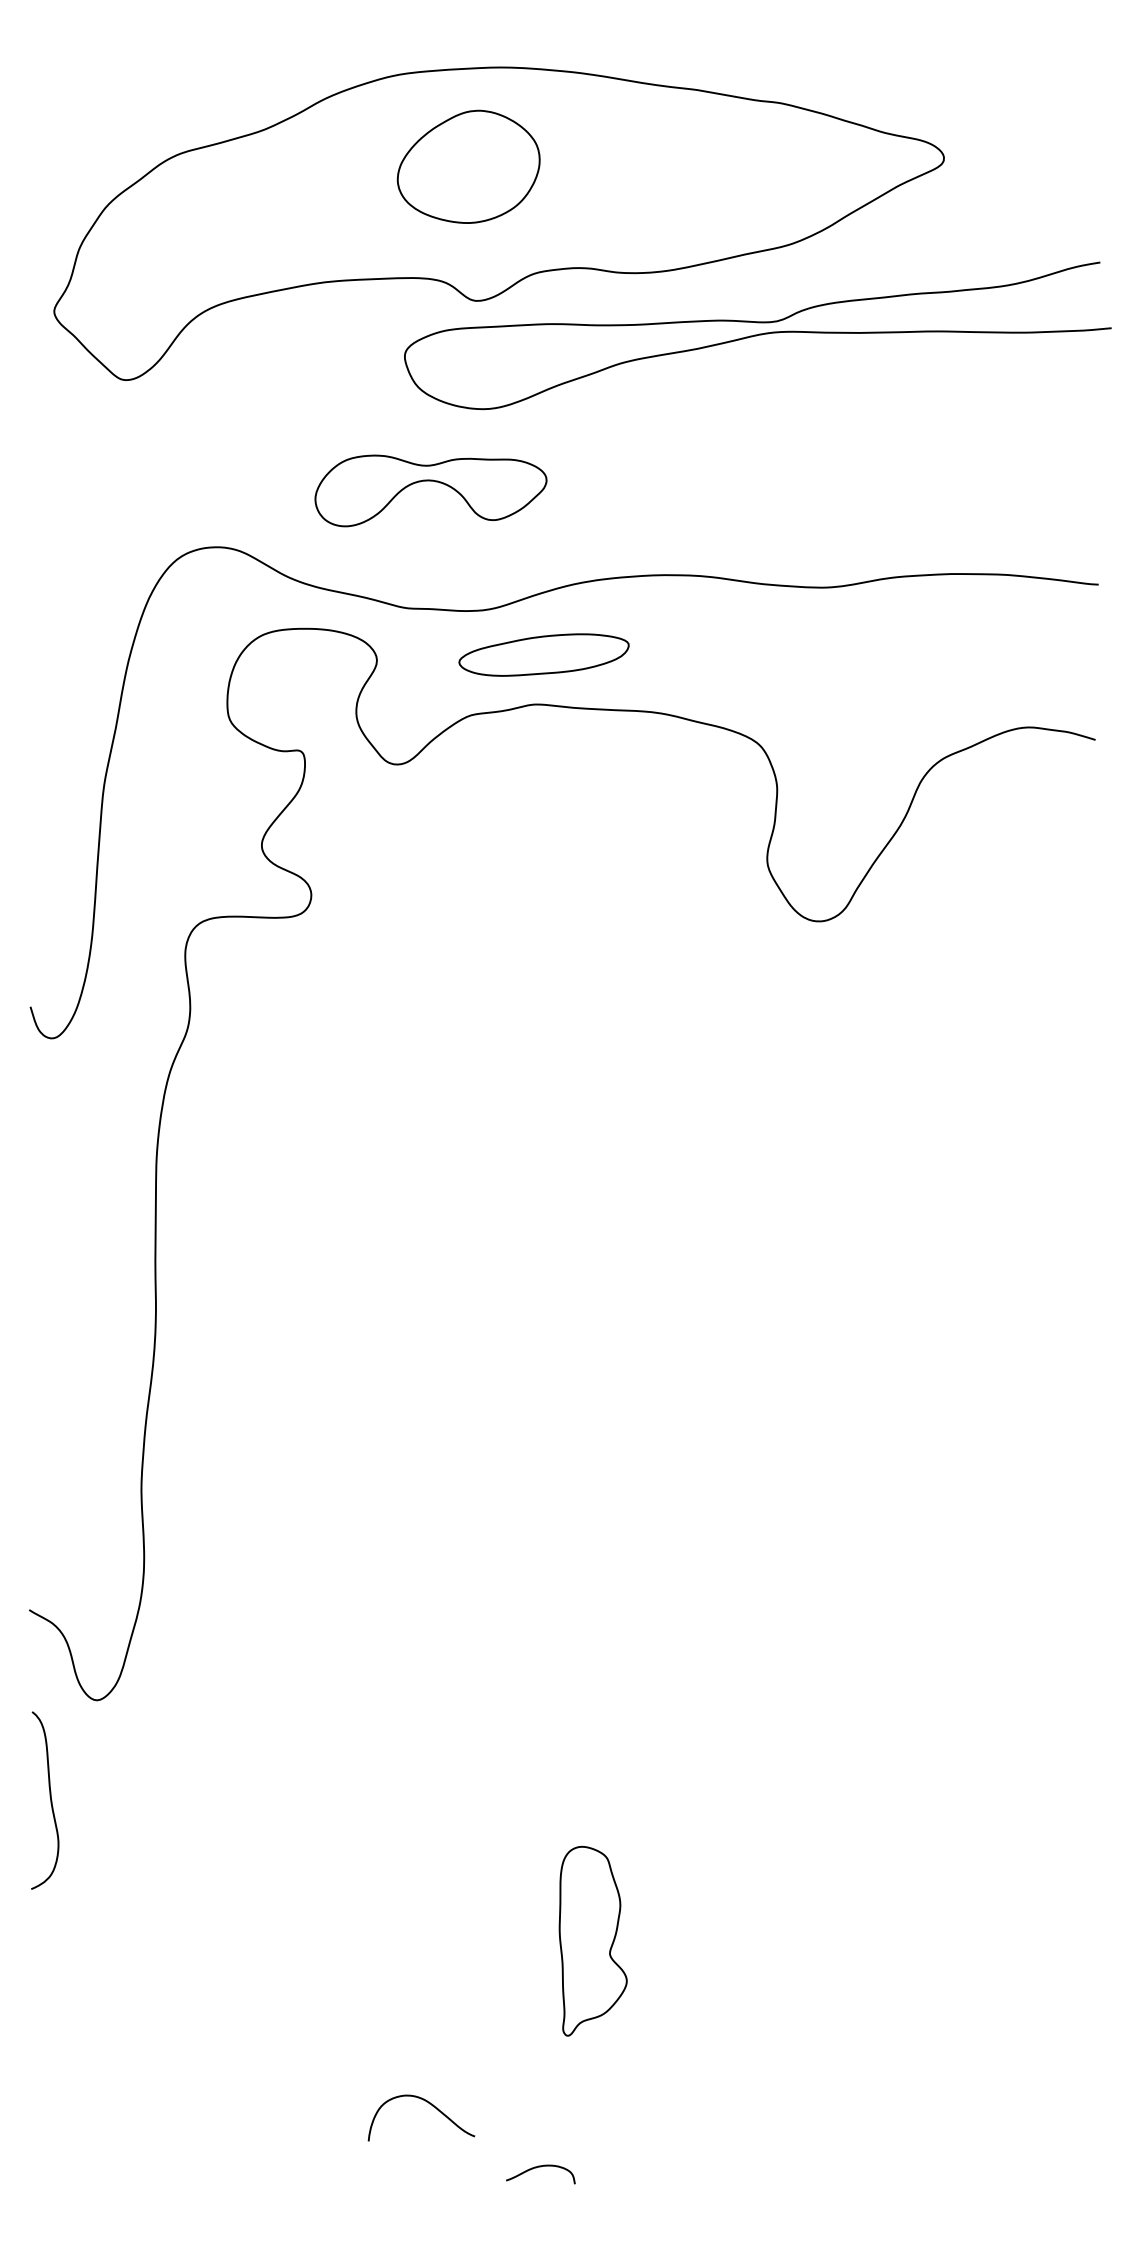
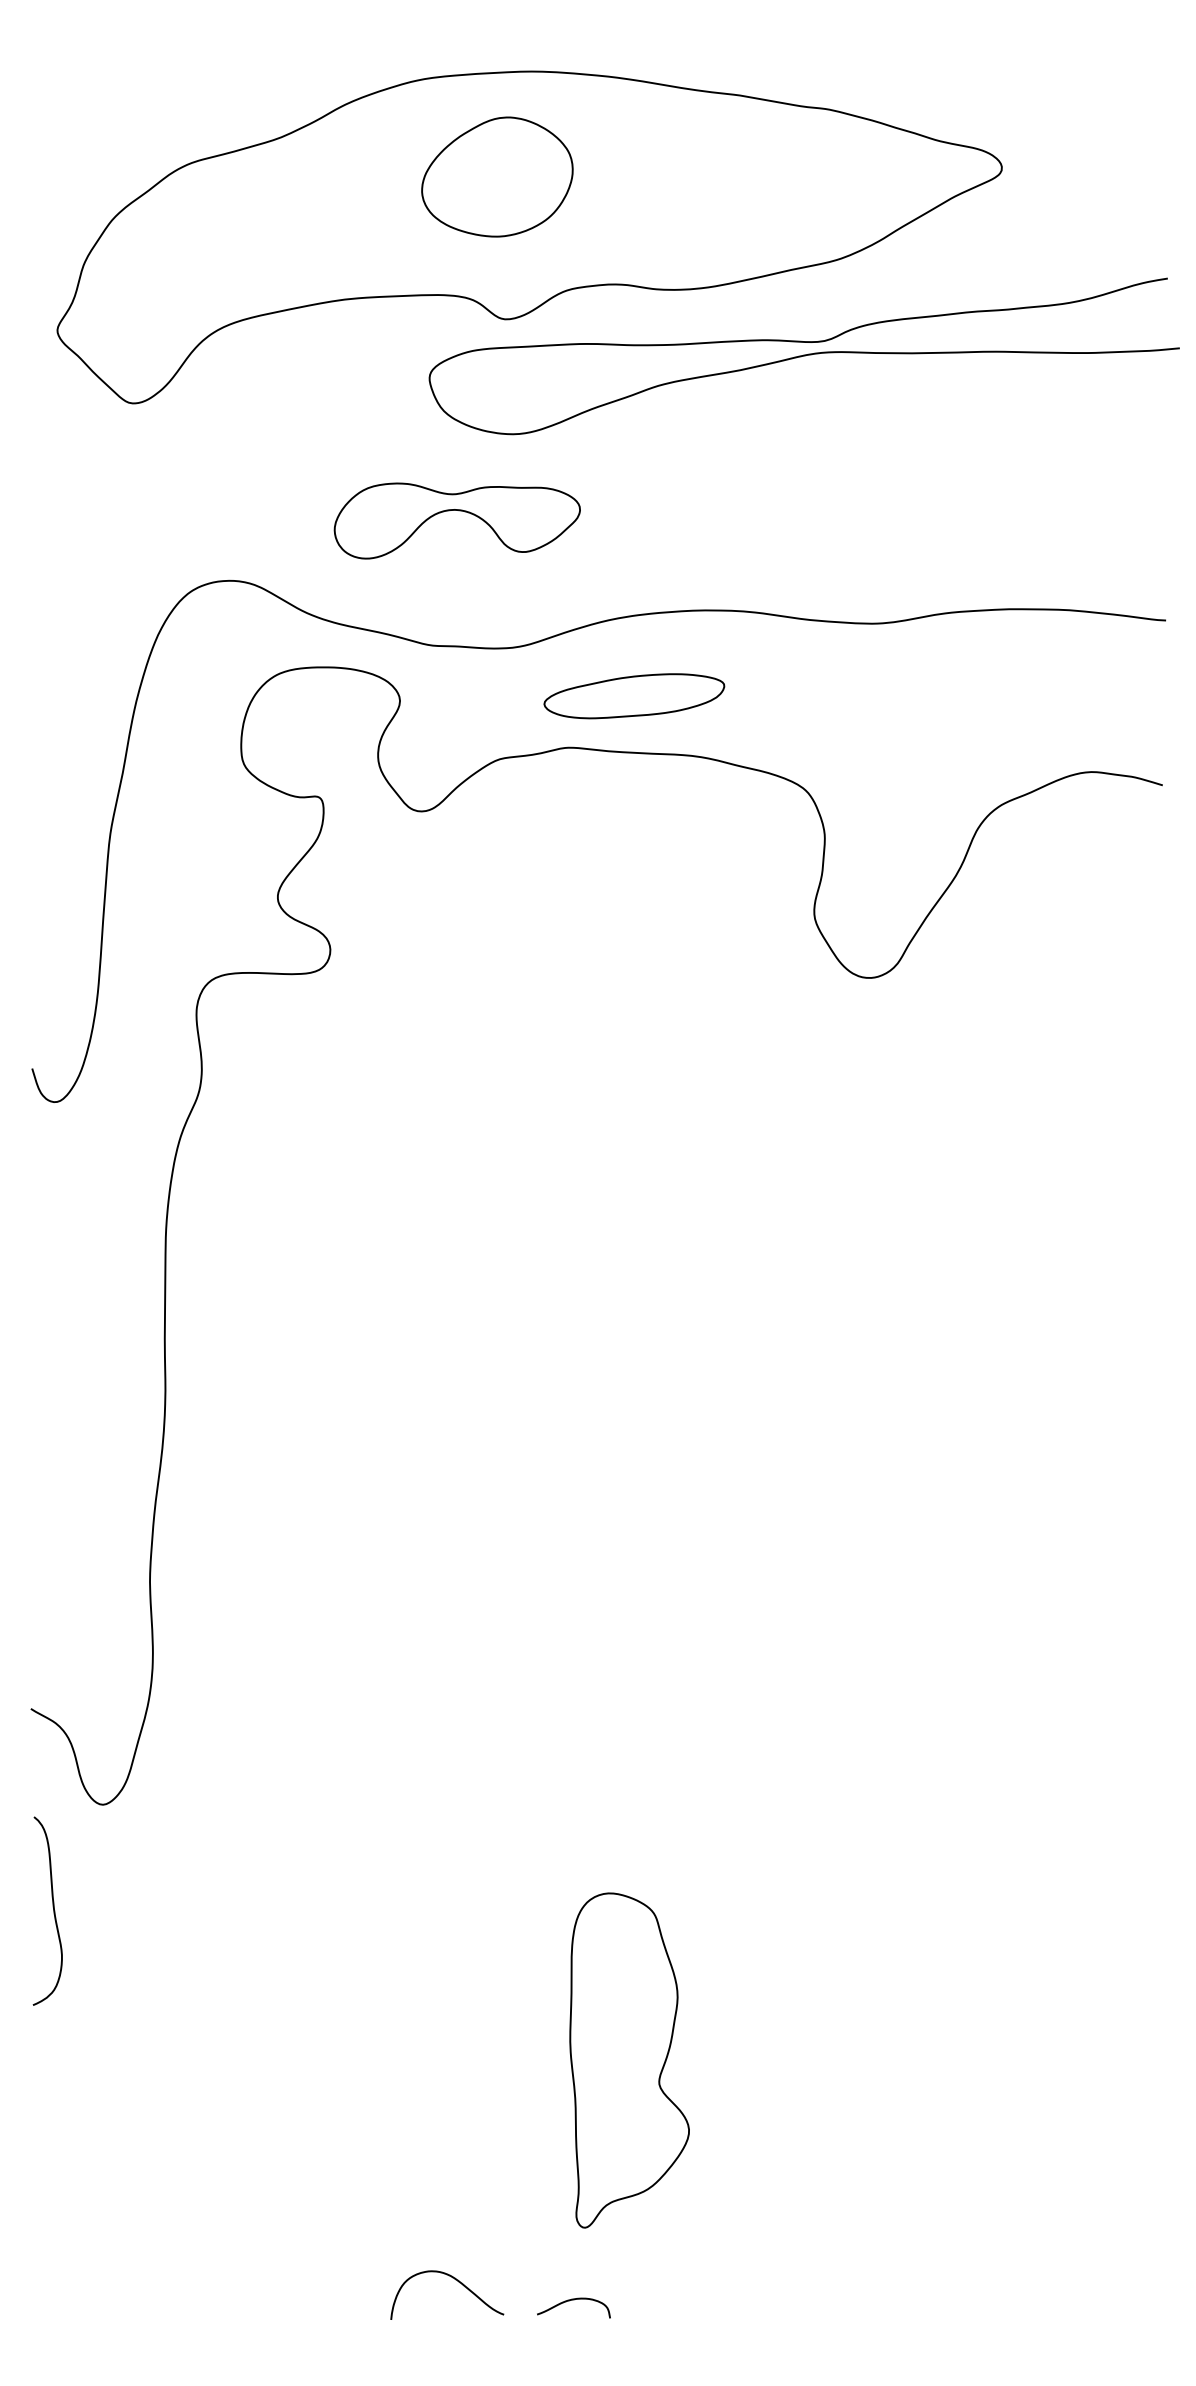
part: (544, 655) -> (634, 696), moved
part: (593, 1941) -> (629, 2060), size x1.67
curve: (429, 2104) -> (455, 2280), moved

